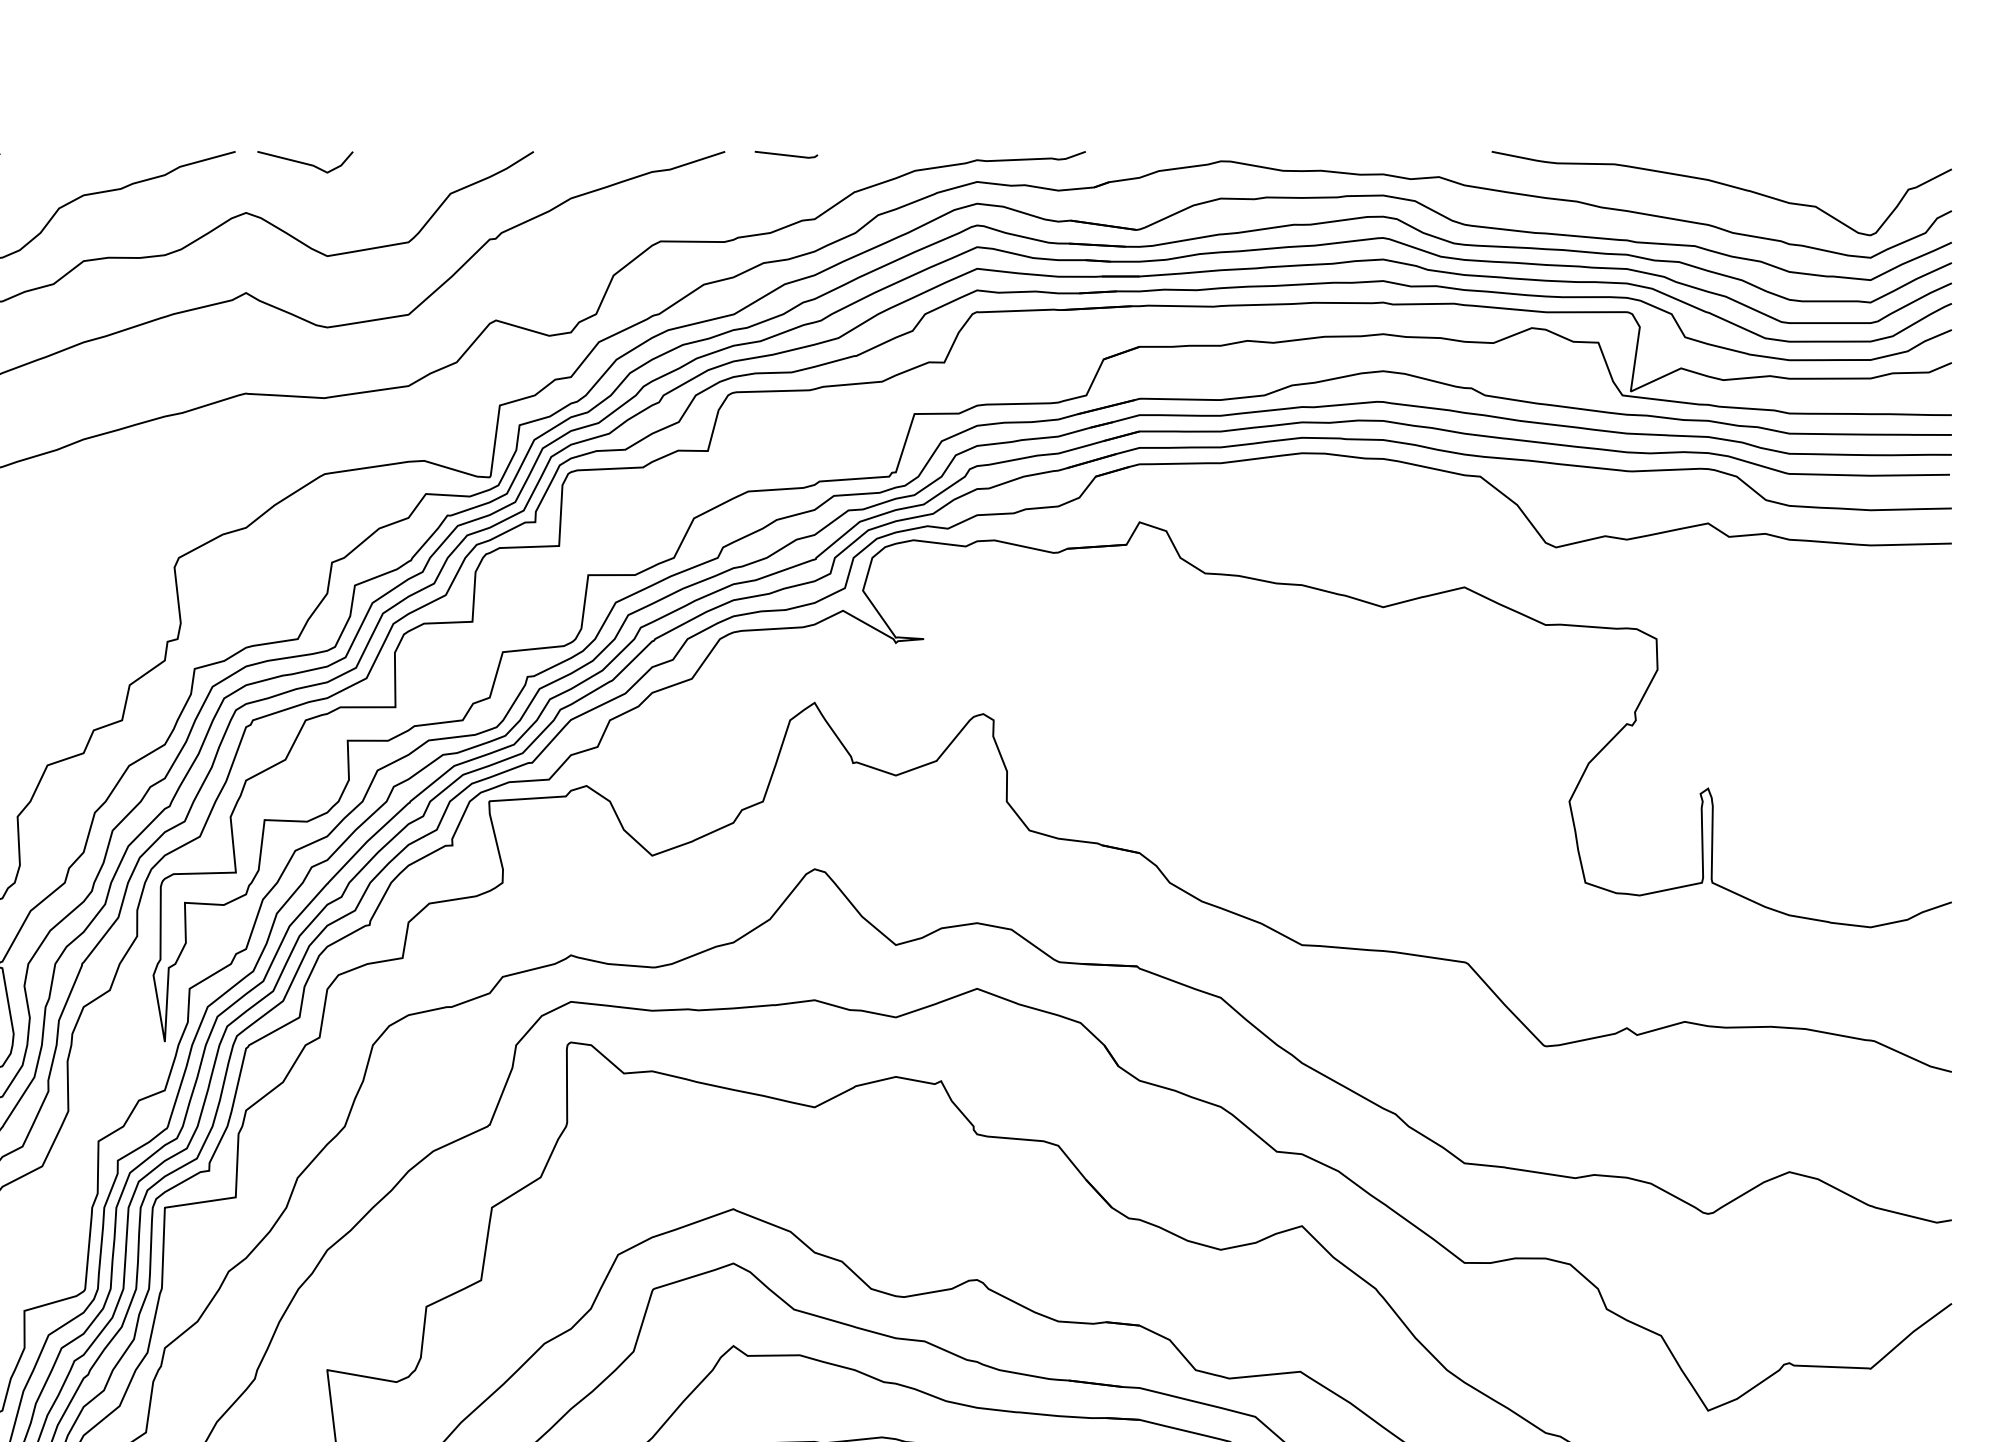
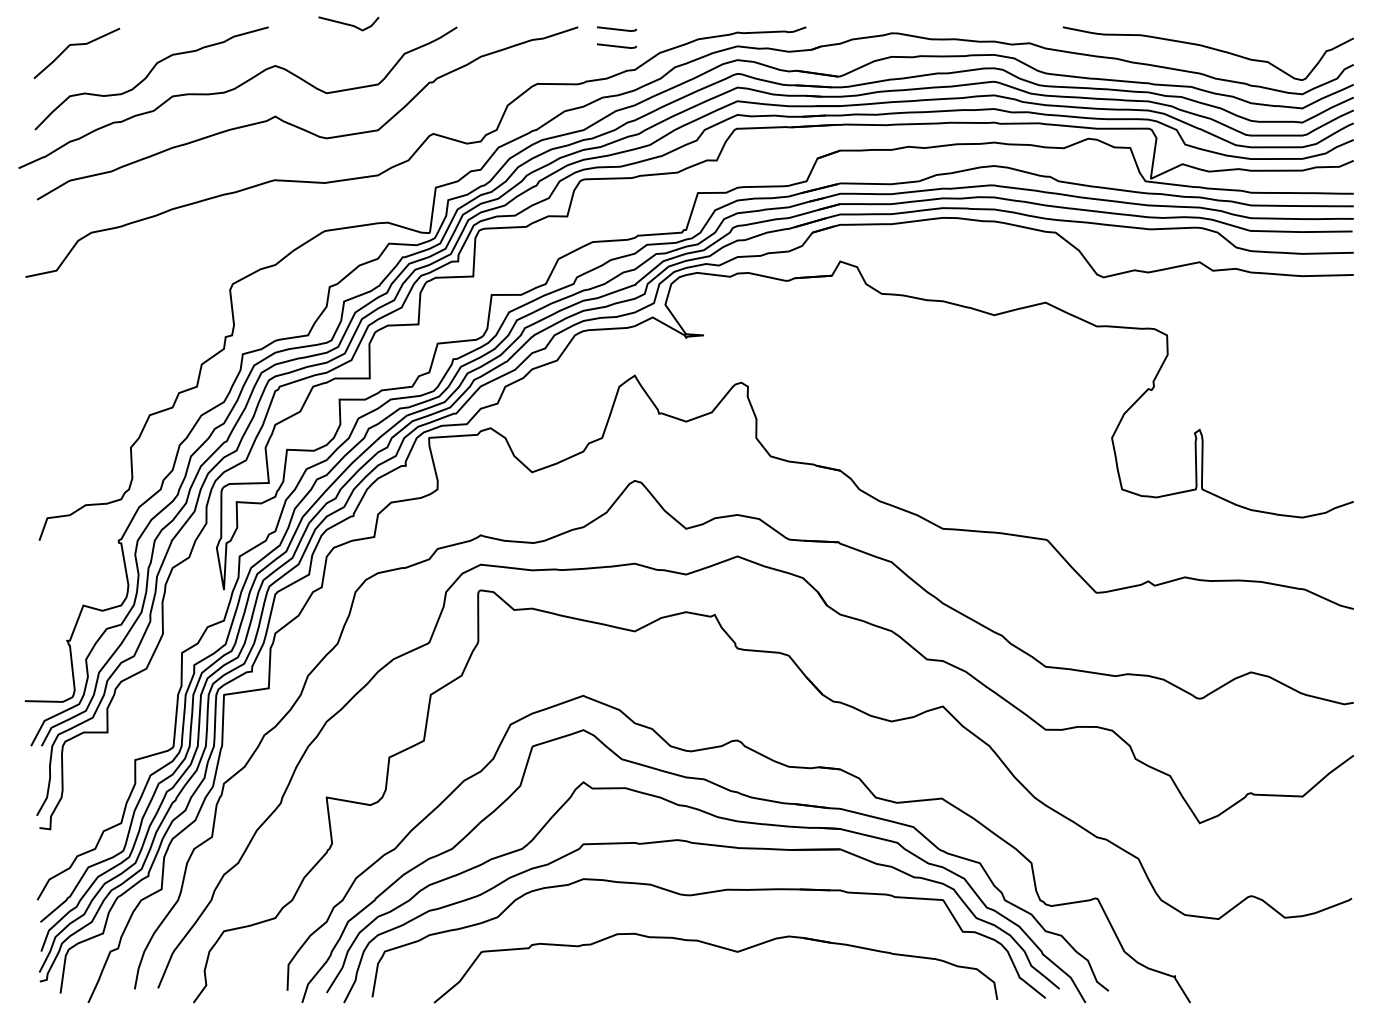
line: (304, 161) -> (348, 23), moved
line: (785, 180) -> (616, 45), added

